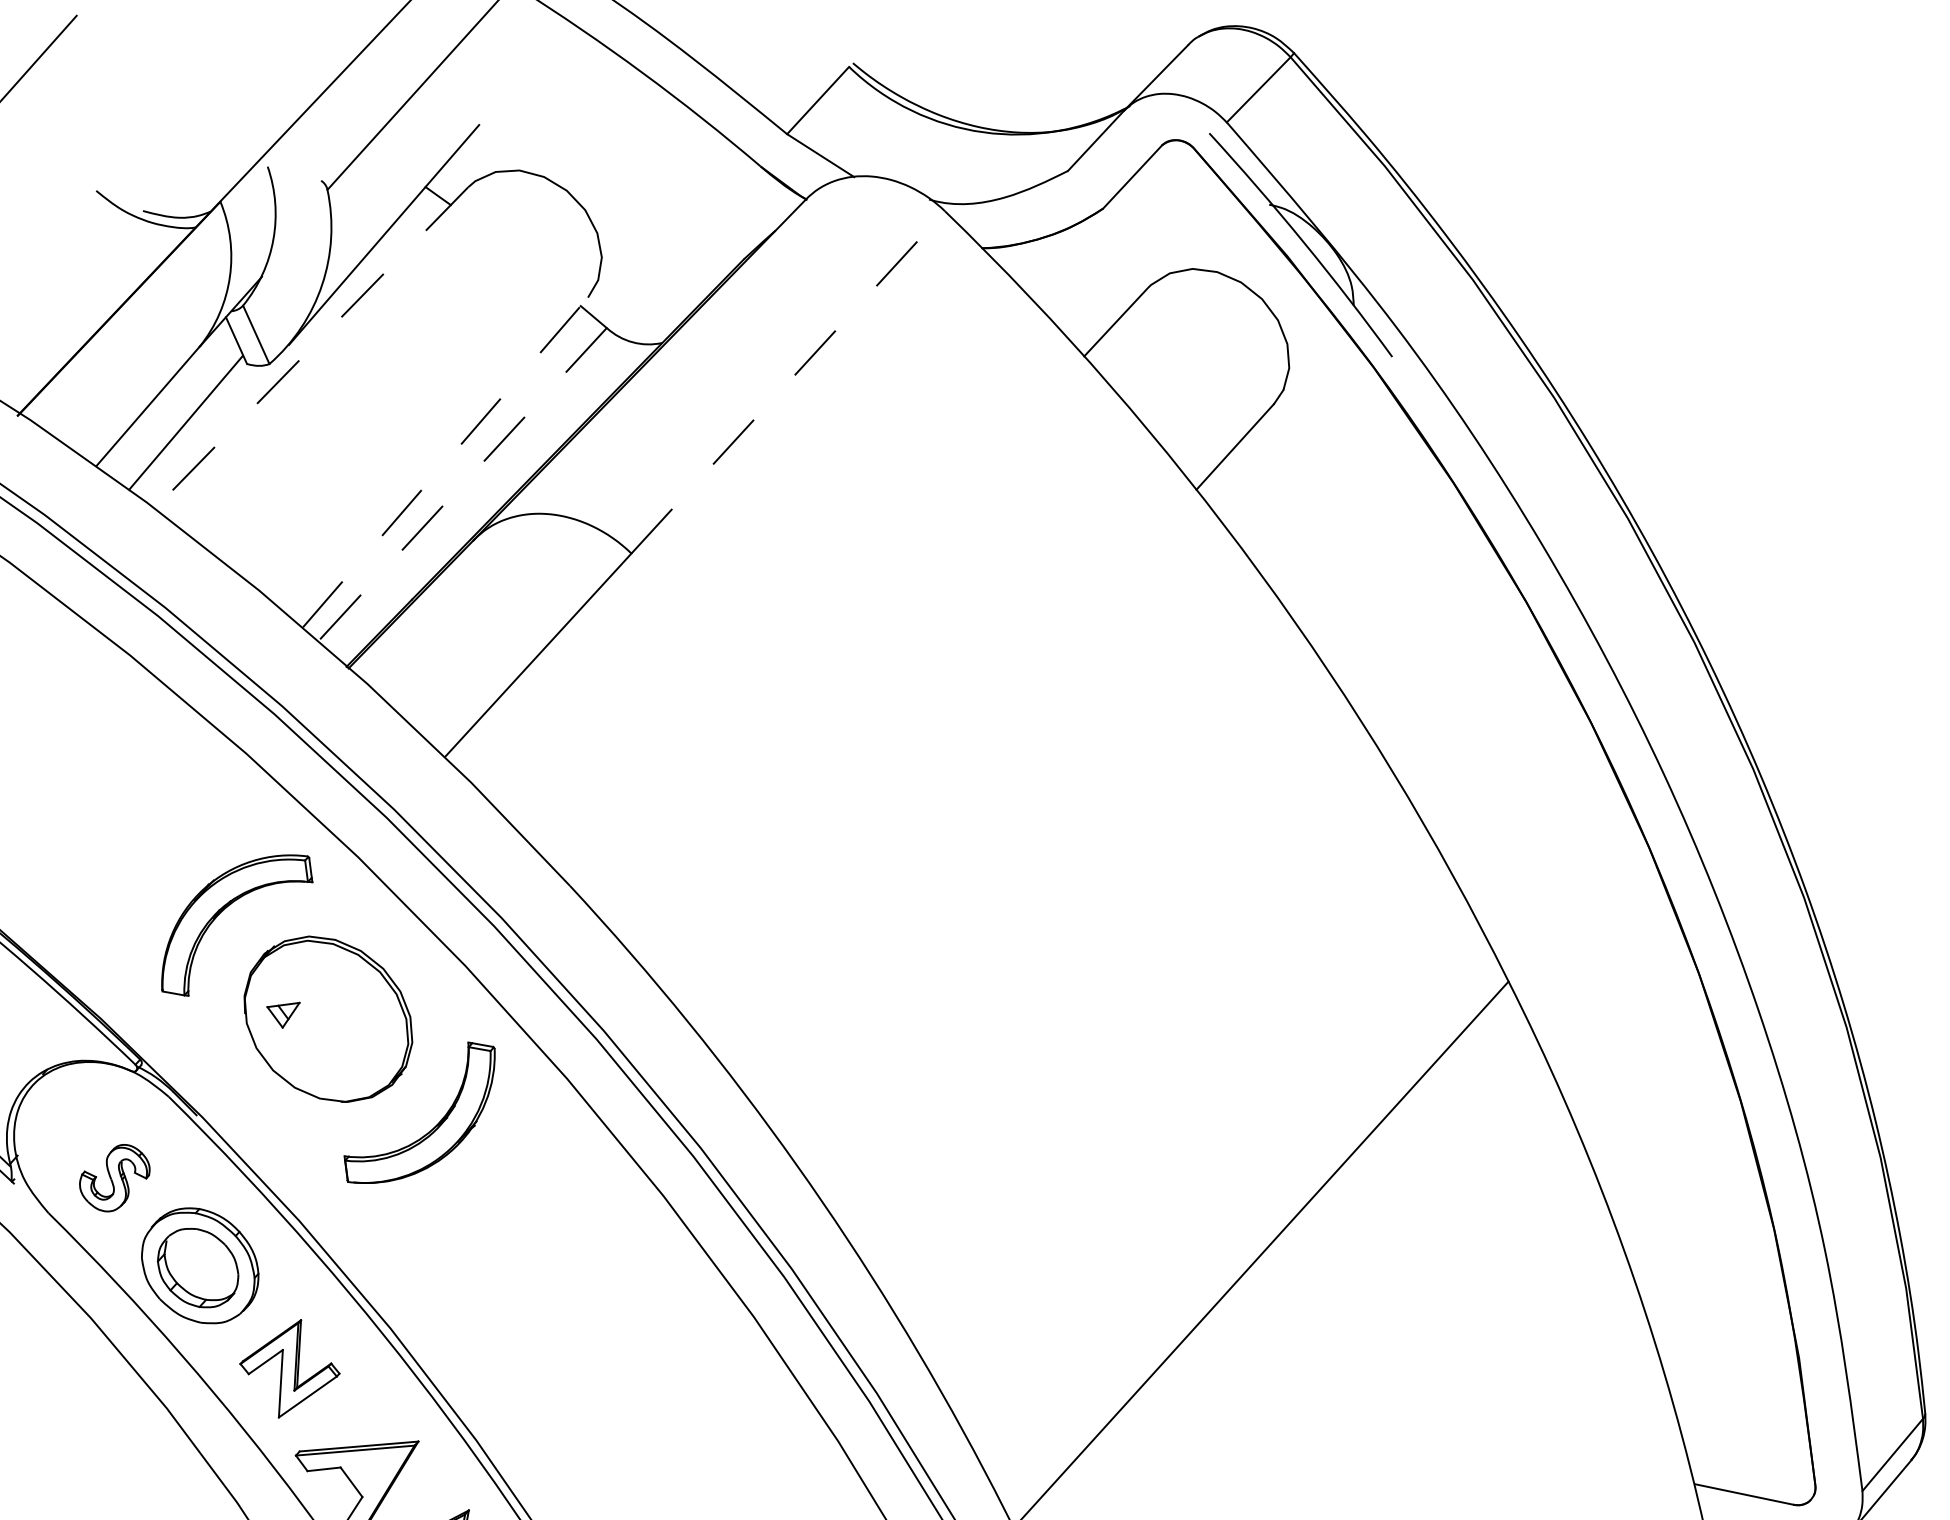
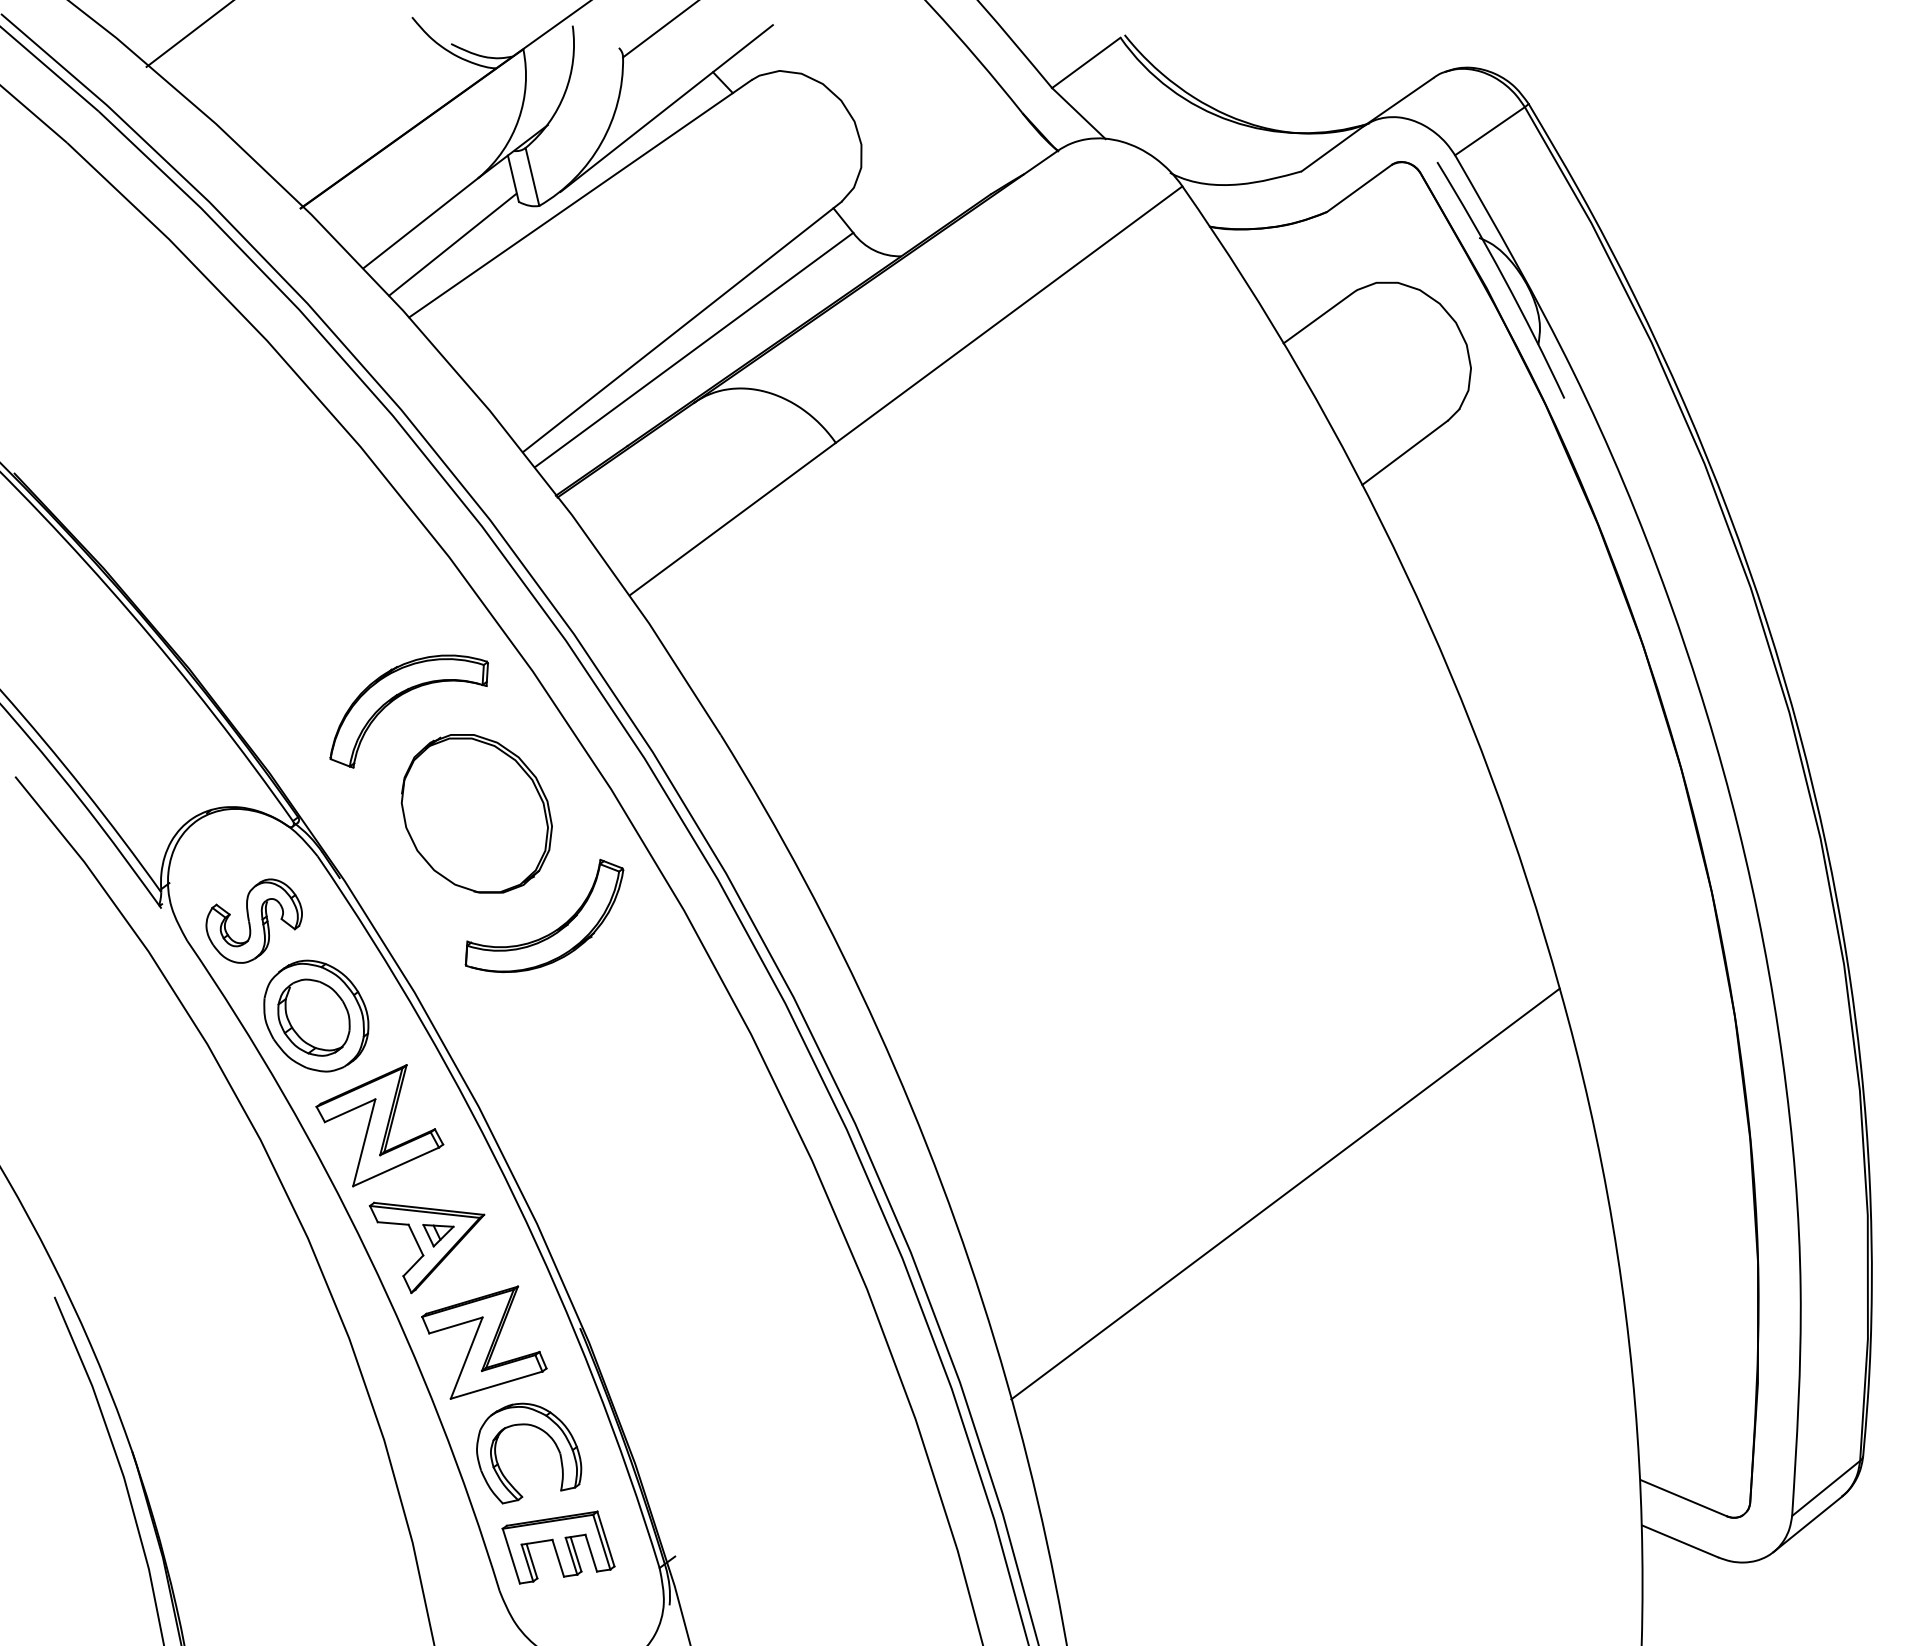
line: (311, 348) -> (580, 199), dashed -> solid
line: (788, 382) -> (1009, 314), dashed -> solid
line: (445, 462) -> (682, 326), dashed -> solid
line: (462, 485) -> (693, 350), dashed -> solid
part: (285, 1015) -> (438, 1235), moved
part: (114, 1177) -> (253, 920), size x1.43
part: (289, 1368) -> (379, 1125), size x1.43

